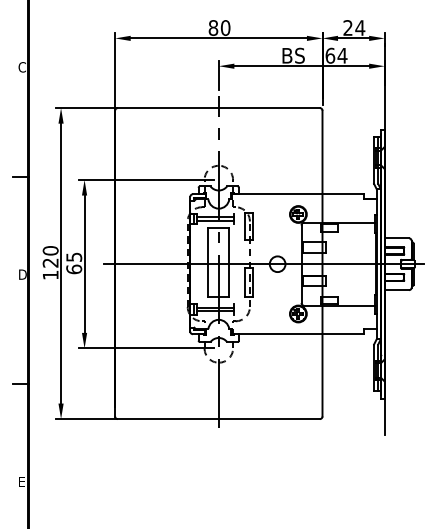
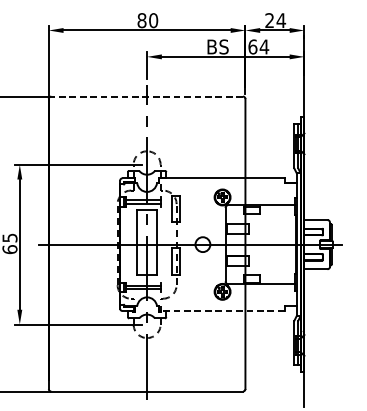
line: (218, 108) -> (146, 96), solid -> dashed
line: (297, 334) -> (221, 311), solid -> dashed

